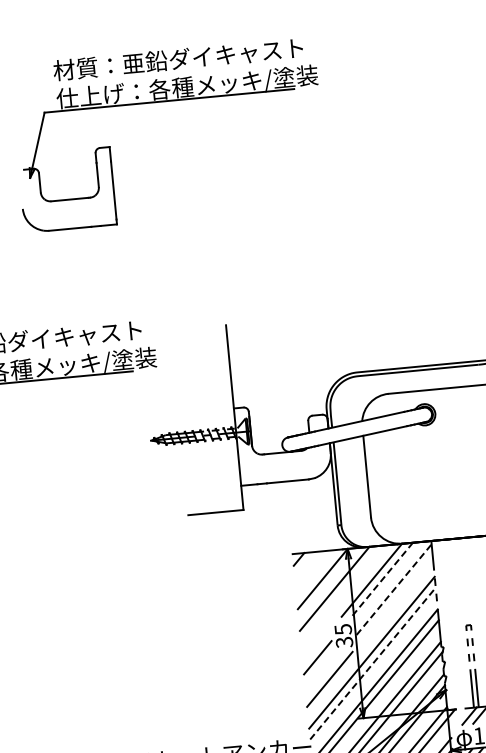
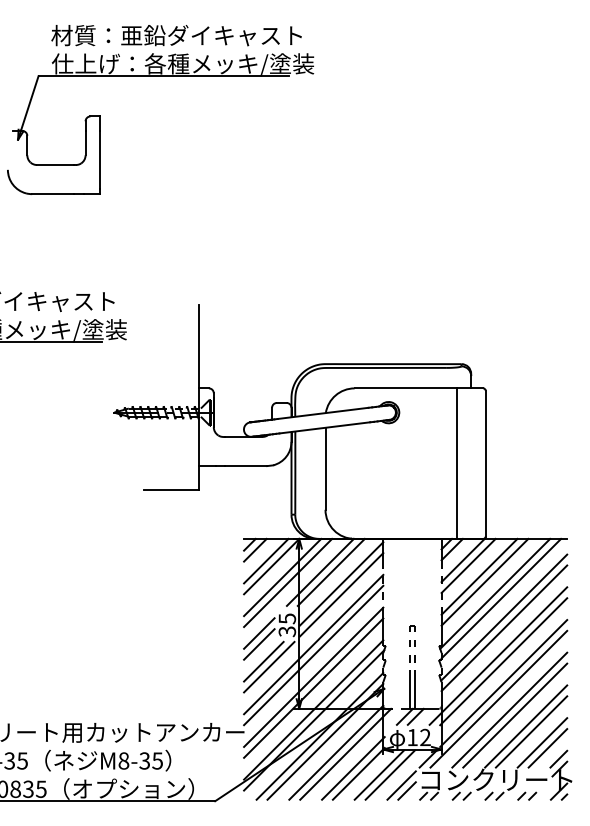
line: (305, 563) -> (255, 549), added
line: (317, 573) -> (266, 560), added
line: (382, 579) -> (331, 572), dashed -> solid
line: (393, 589) -> (341, 583), dashed -> solid
line: (341, 593) -> (288, 582), added
line: (394, 600) -> (341, 594), added
line: (316, 646) -> (259, 633), added
line: (373, 663) -> (314, 655), dashed -> solid
line: (323, 674) -> (263, 661), added

